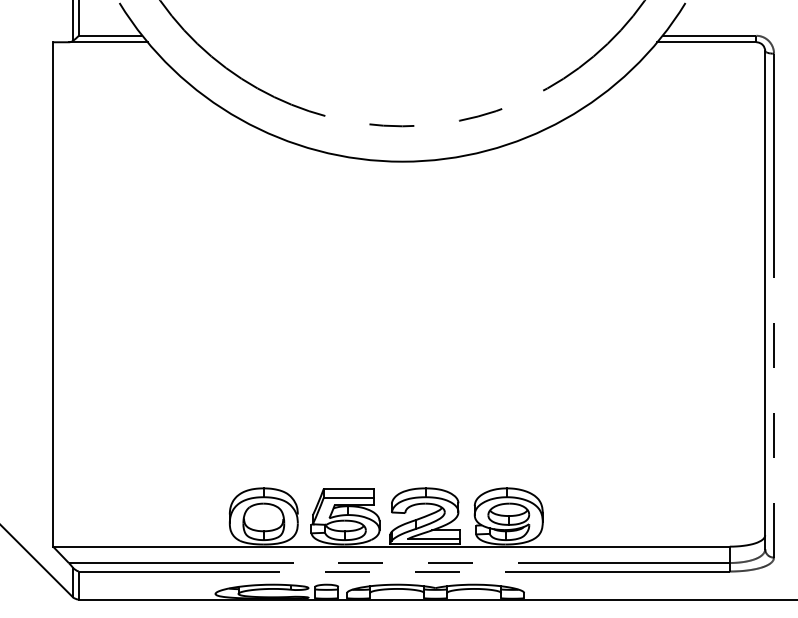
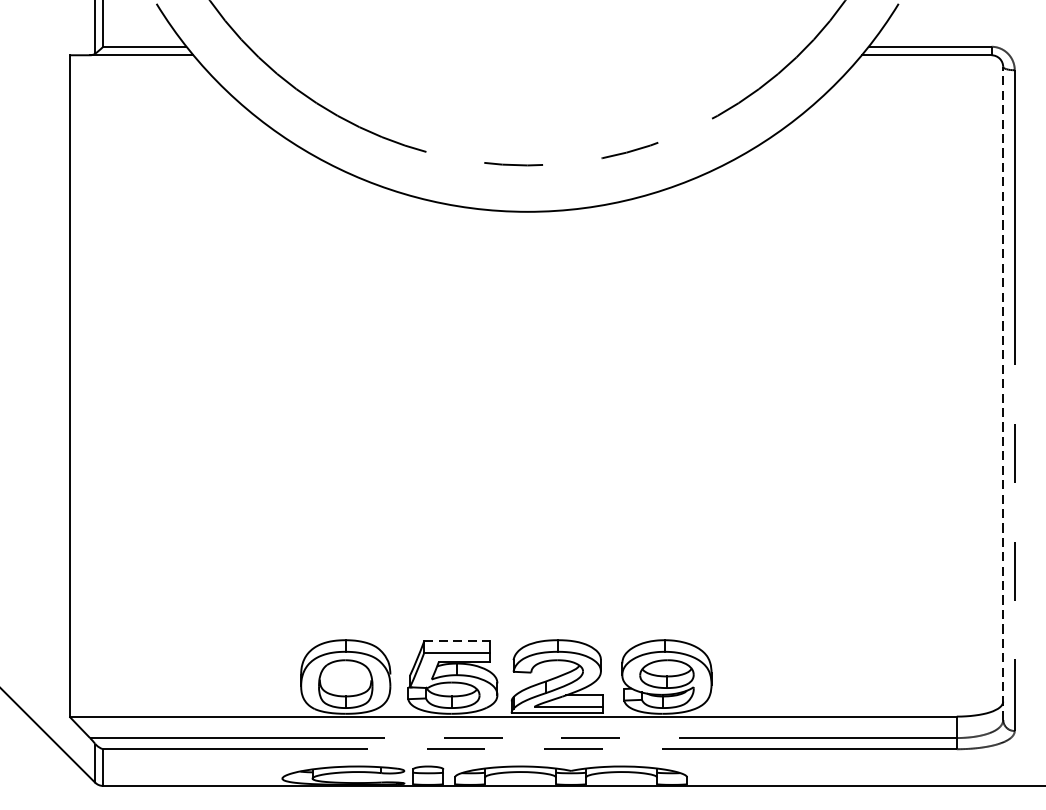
line: (765, 299) -> (1003, 392), solid -> dashed
line: (349, 489) -> (458, 641), solid -> dashed

